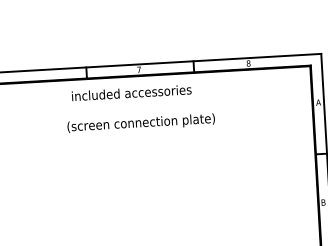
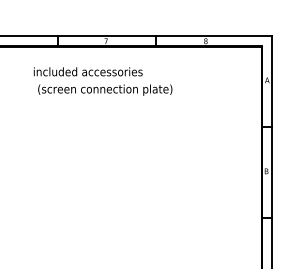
text: (130, 92) -> (87, 71), moved

